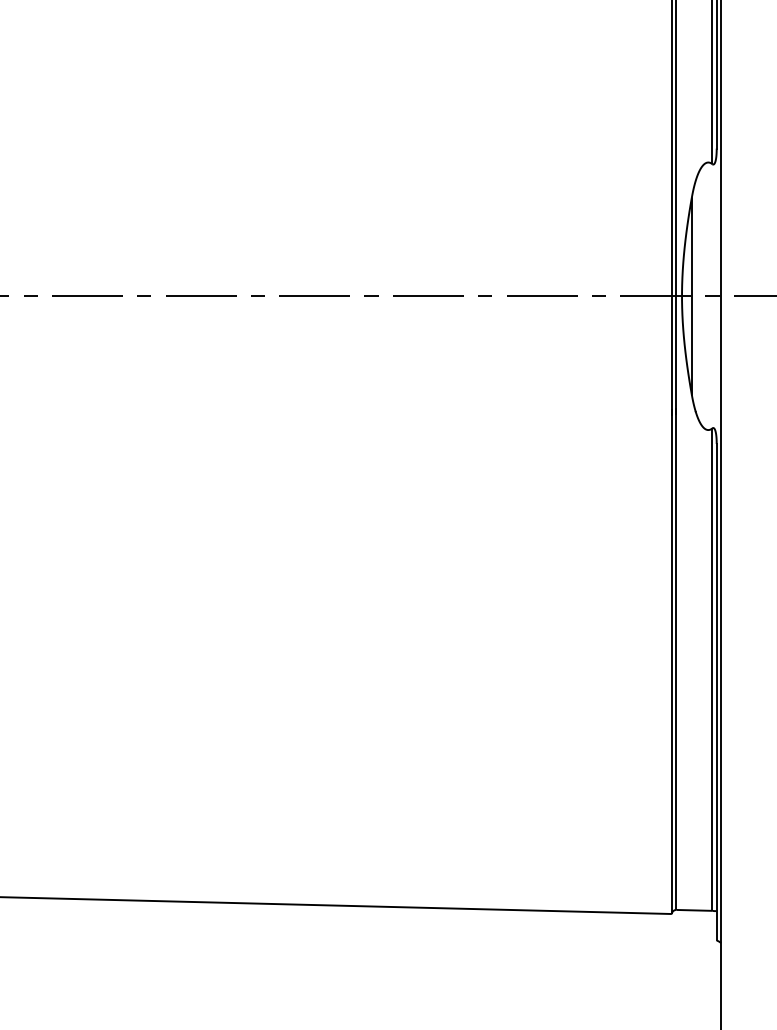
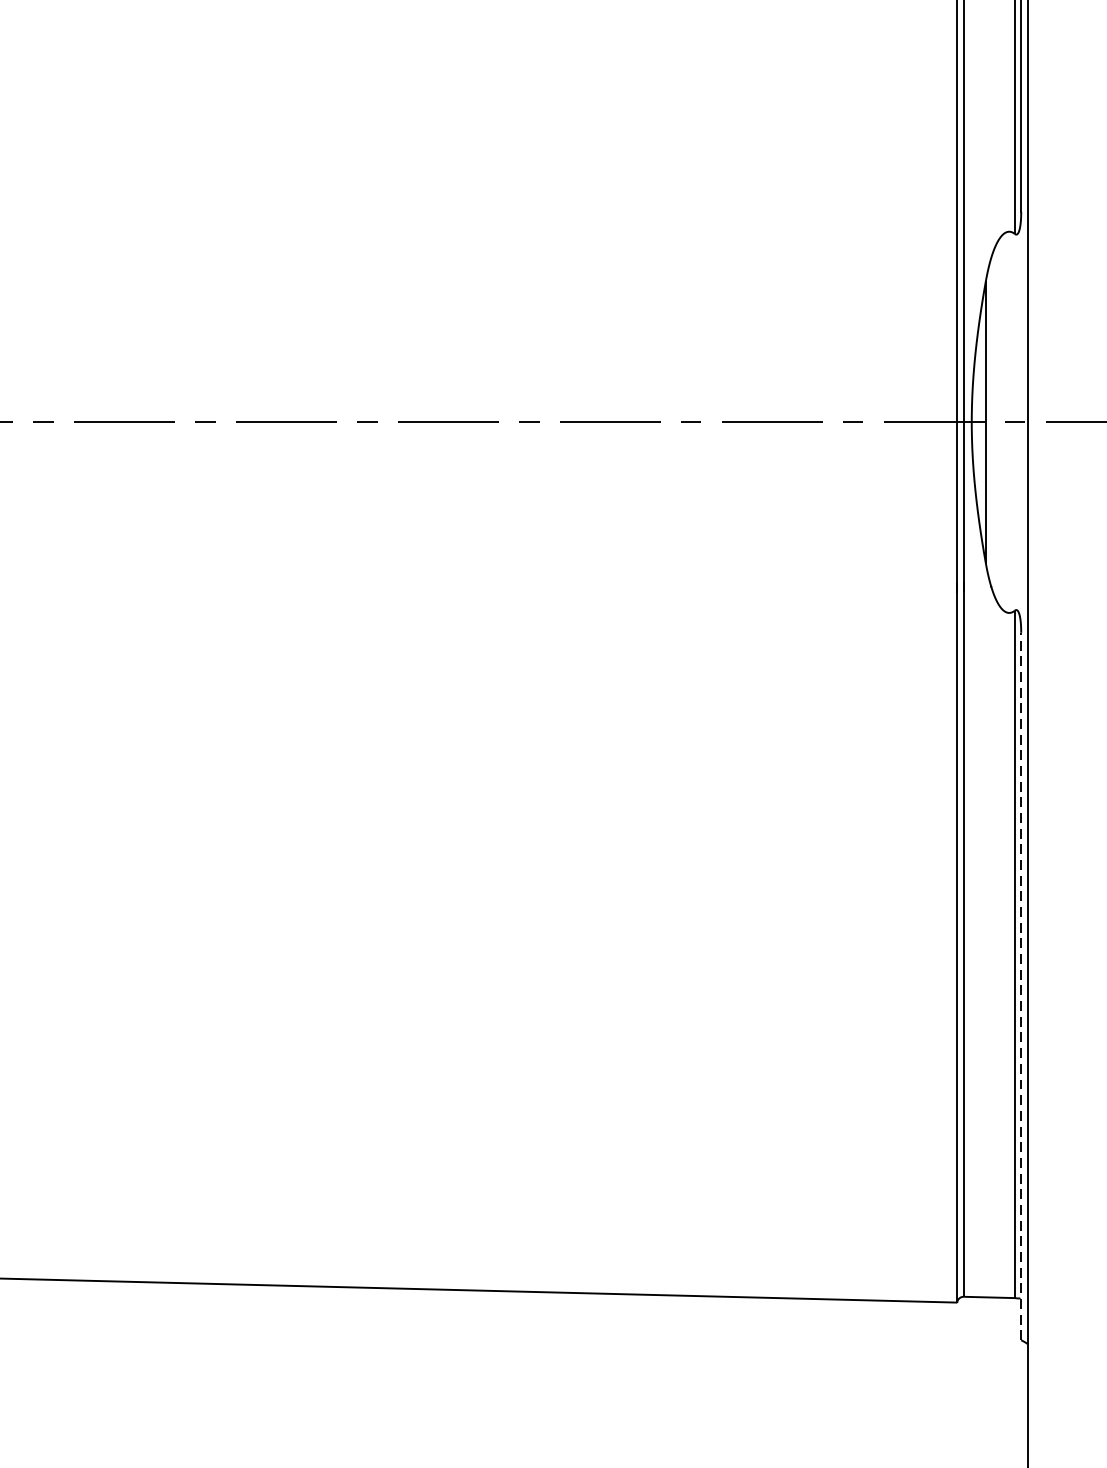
line: (716, 691) -> (1020, 985), solid -> dashed

